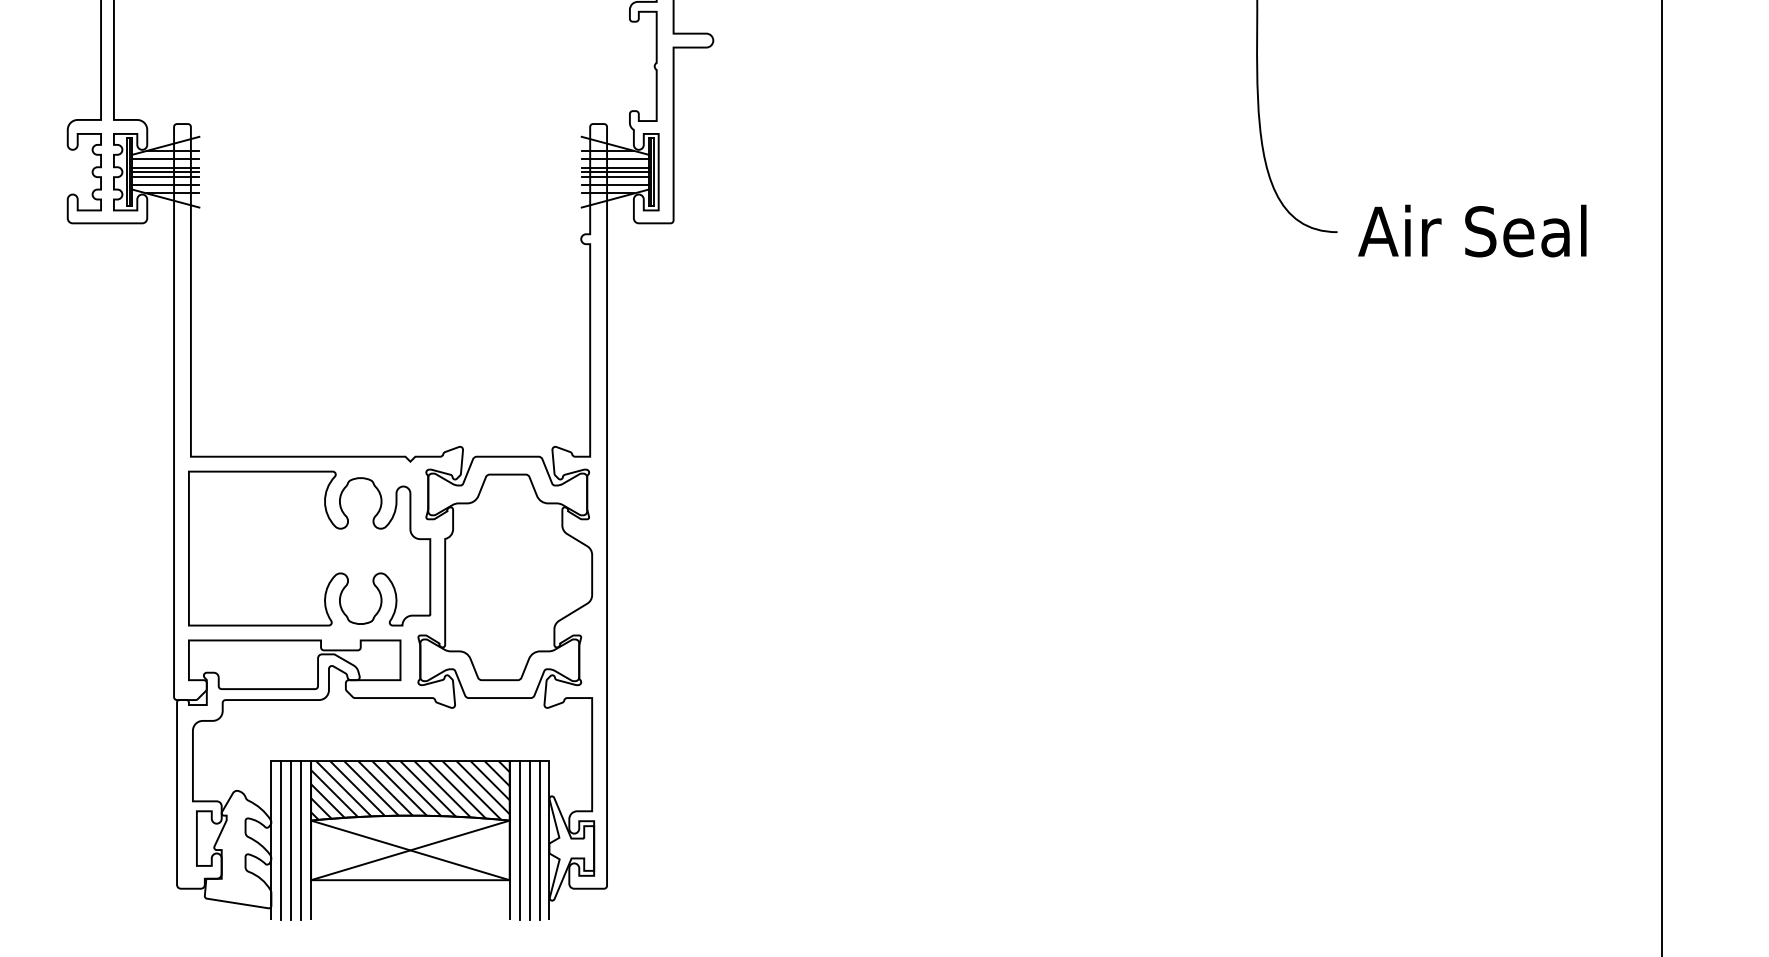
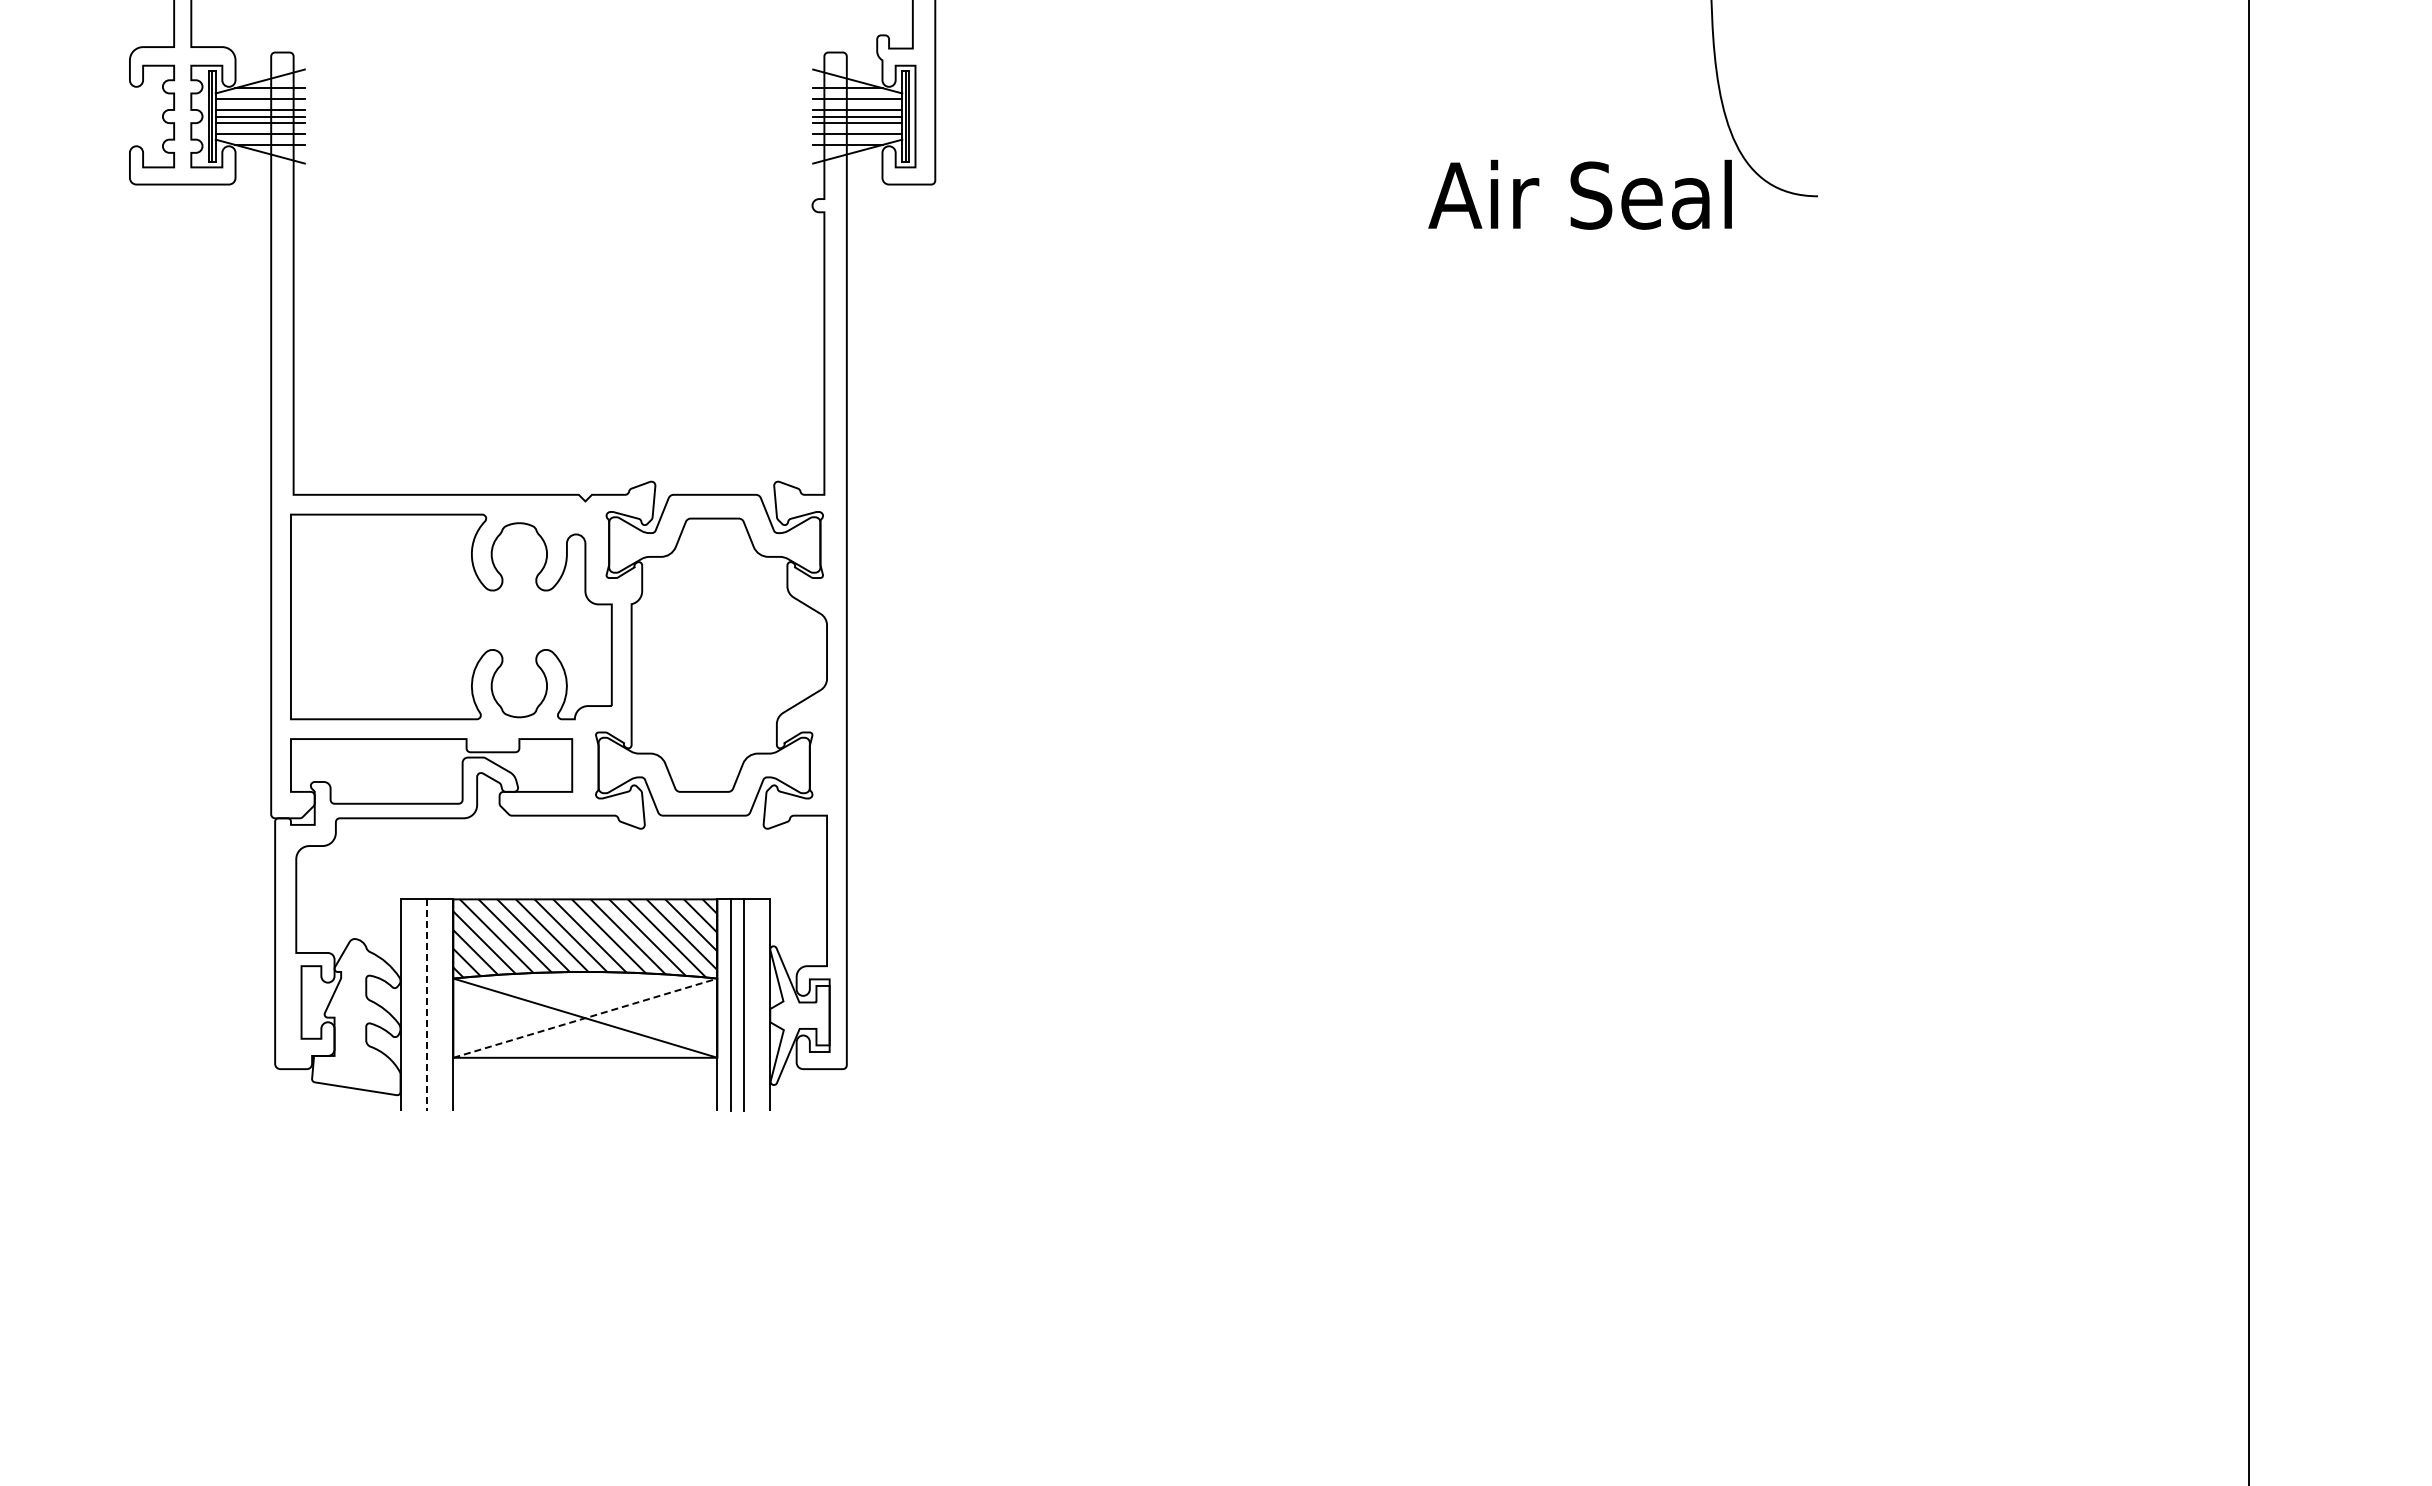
text: (1471, 230) -> (1579, 194), moved
line: (281, 840) -> (413, 1004), removed
line: (290, 840) -> (426, 1004), solid -> dashed
line: (301, 840) -> (440, 1004), removed
line: (539, 840) -> (757, 1004), removed
line: (410, 850) -> (585, 1018), solid -> dashed

